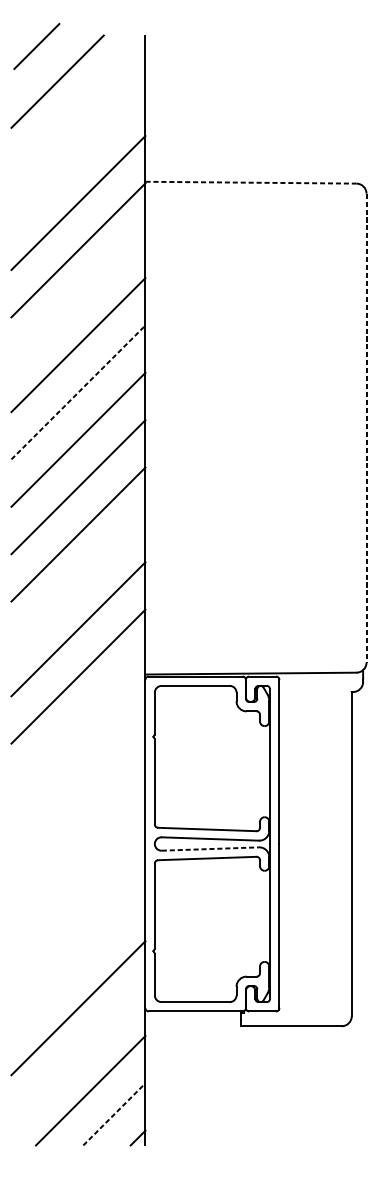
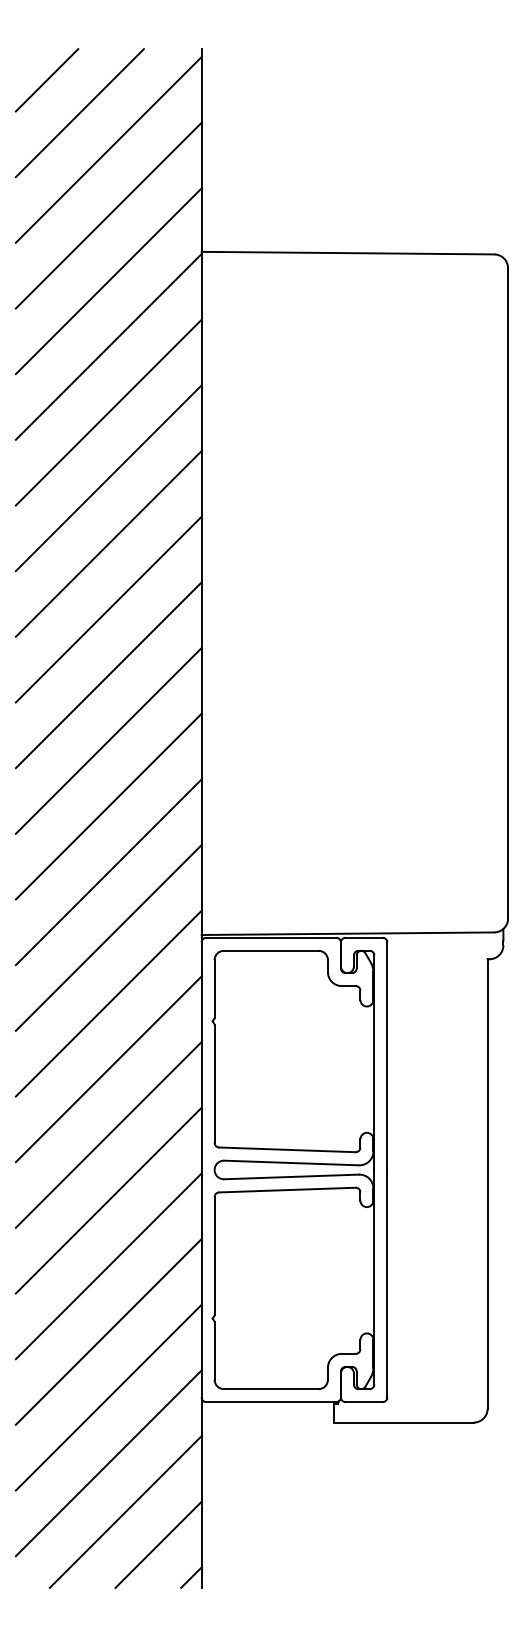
line: (36, 46) -> (46, 80), moved
line: (78, 107) -> (108, 149), added
line: (78, 155) -> (108, 215), added
line: (251, 182) -> (348, 253), dashed -> solid
line: (78, 297) -> (108, 412), added
line: (79, 392) -> (109, 543), dashed -> solid
line: (366, 428) -> (508, 593), dashed -> solid
line: (78, 581) -> (108, 806), added
line: (78, 723) -> (108, 1003), added
line: (78, 771) -> (108, 1069), added
line: (78, 818) -> (108, 1134), added
line: (210, 848) -> (292, 1176), dashed -> solid
line: (78, 866) -> (108, 1200), added
line: (78, 913) -> (108, 1266), added
line: (78, 960) -> (108, 1331), added
line: (78, 1055) -> (108, 1463), added
line: (114, 1114) -> (158, 1544), dashed -> solid

